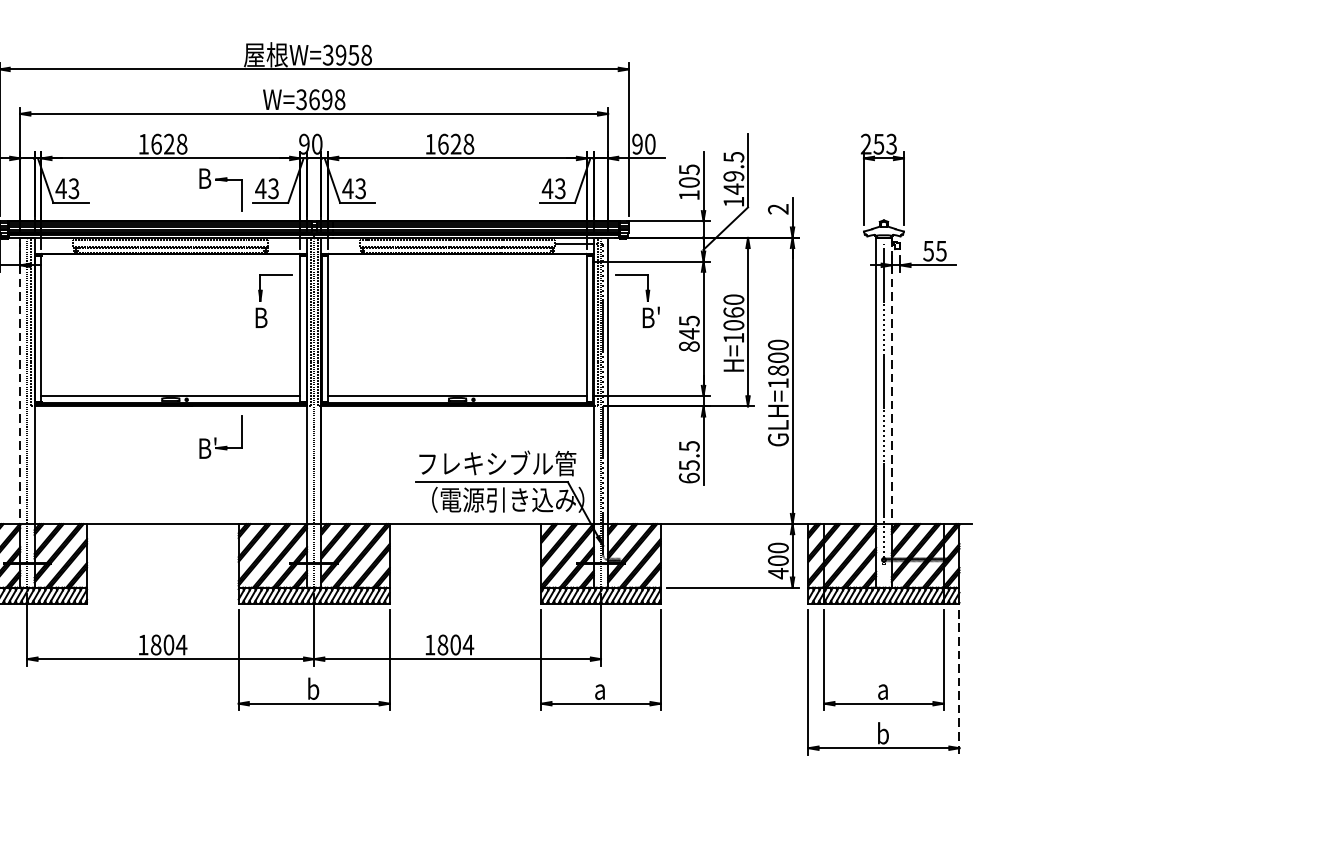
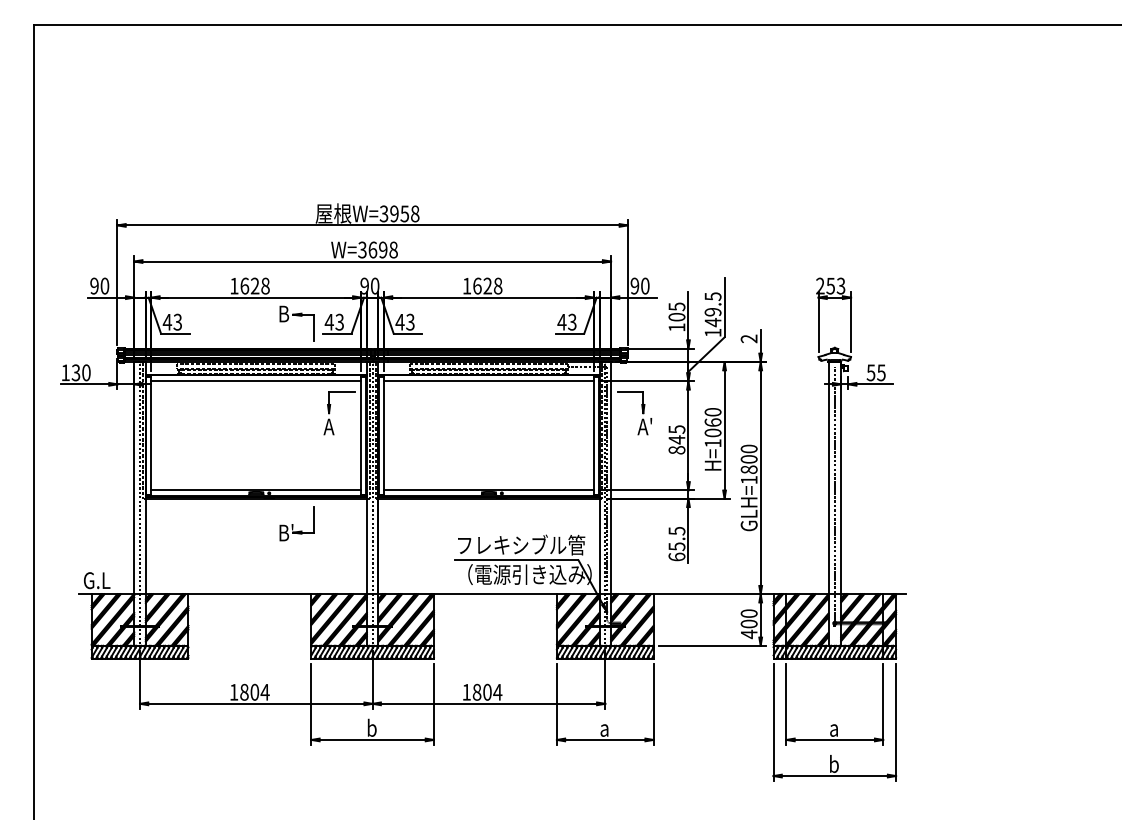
line: (170, 261) -> (256, 381), added
line: (457, 261) -> (488, 381), added
text: (259, 317) -> (328, 426), B -> A
text: (649, 317) -> (644, 426), B' -> A'
line: (20, 381) -> (134, 478), dashed -> solid
line: (892, 381) -> (841, 478), dashed -> solid
line: (959, 682) -> (896, 722), dashed -> solid

